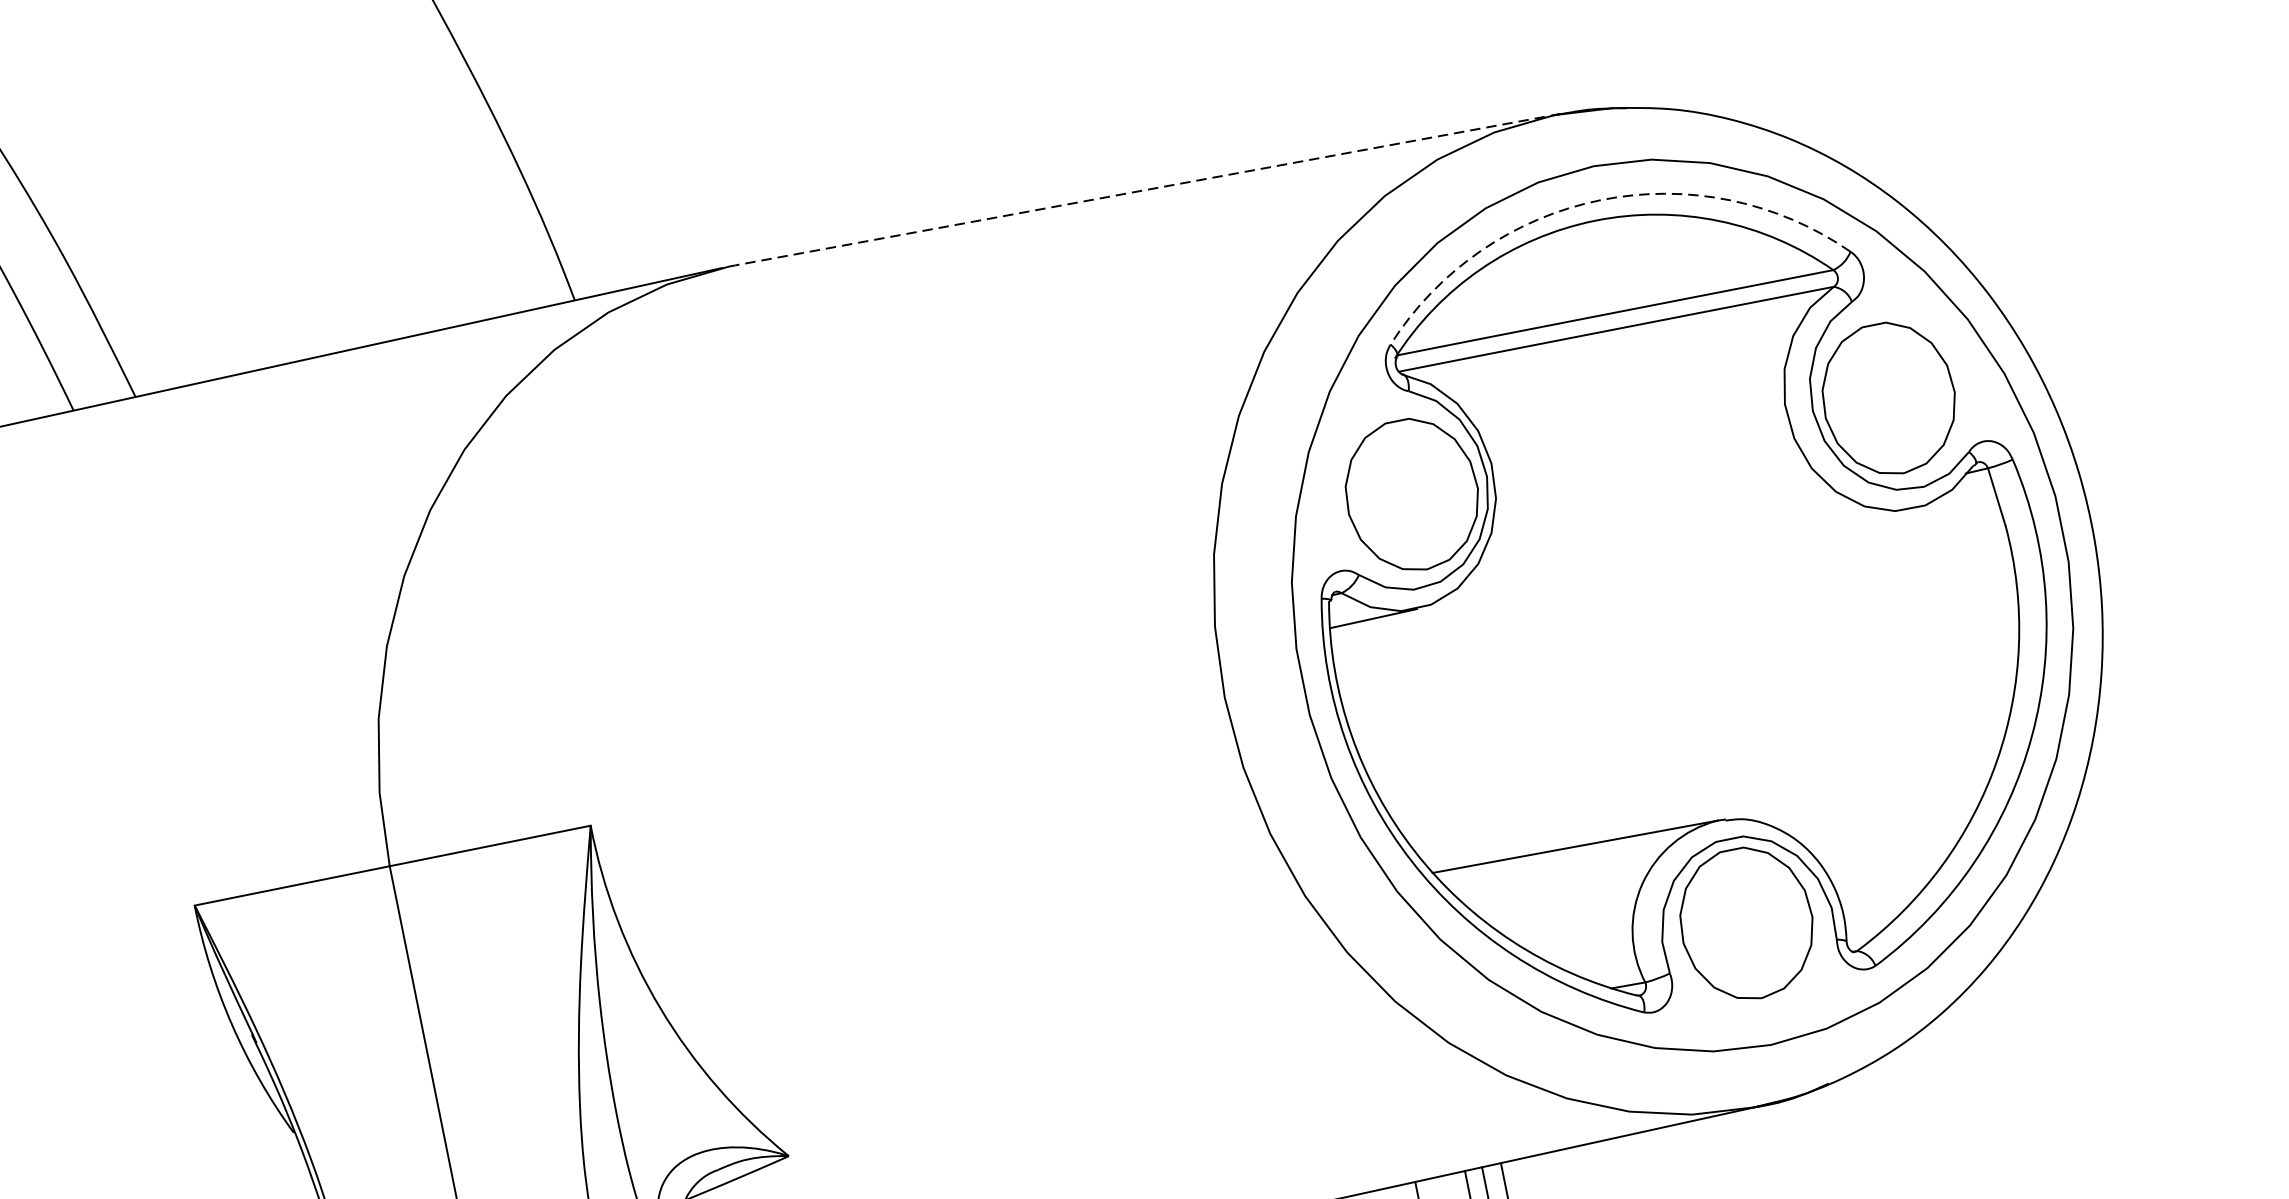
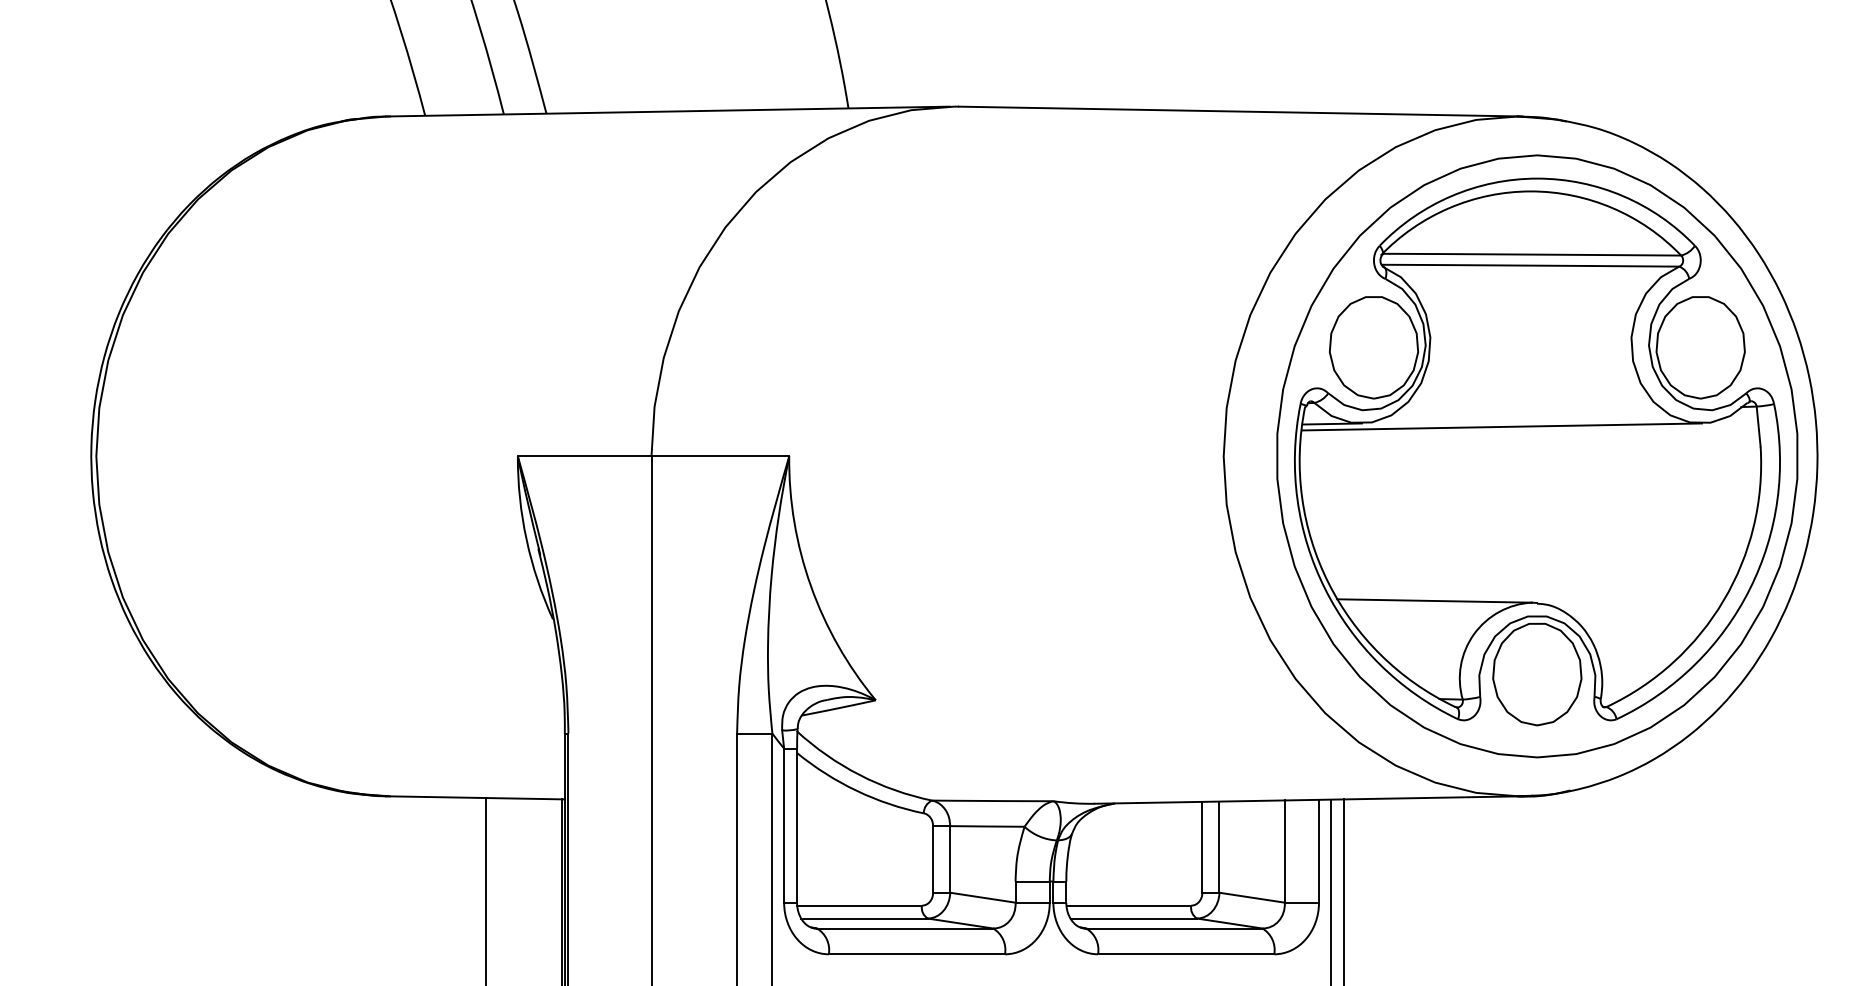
line: (1147, 189) -> (1240, 111), dashed -> solid
arc: (1600, 199) -> (1537, 178), dashed -> solid
line: (1622, 572) -> (1502, 426), added

